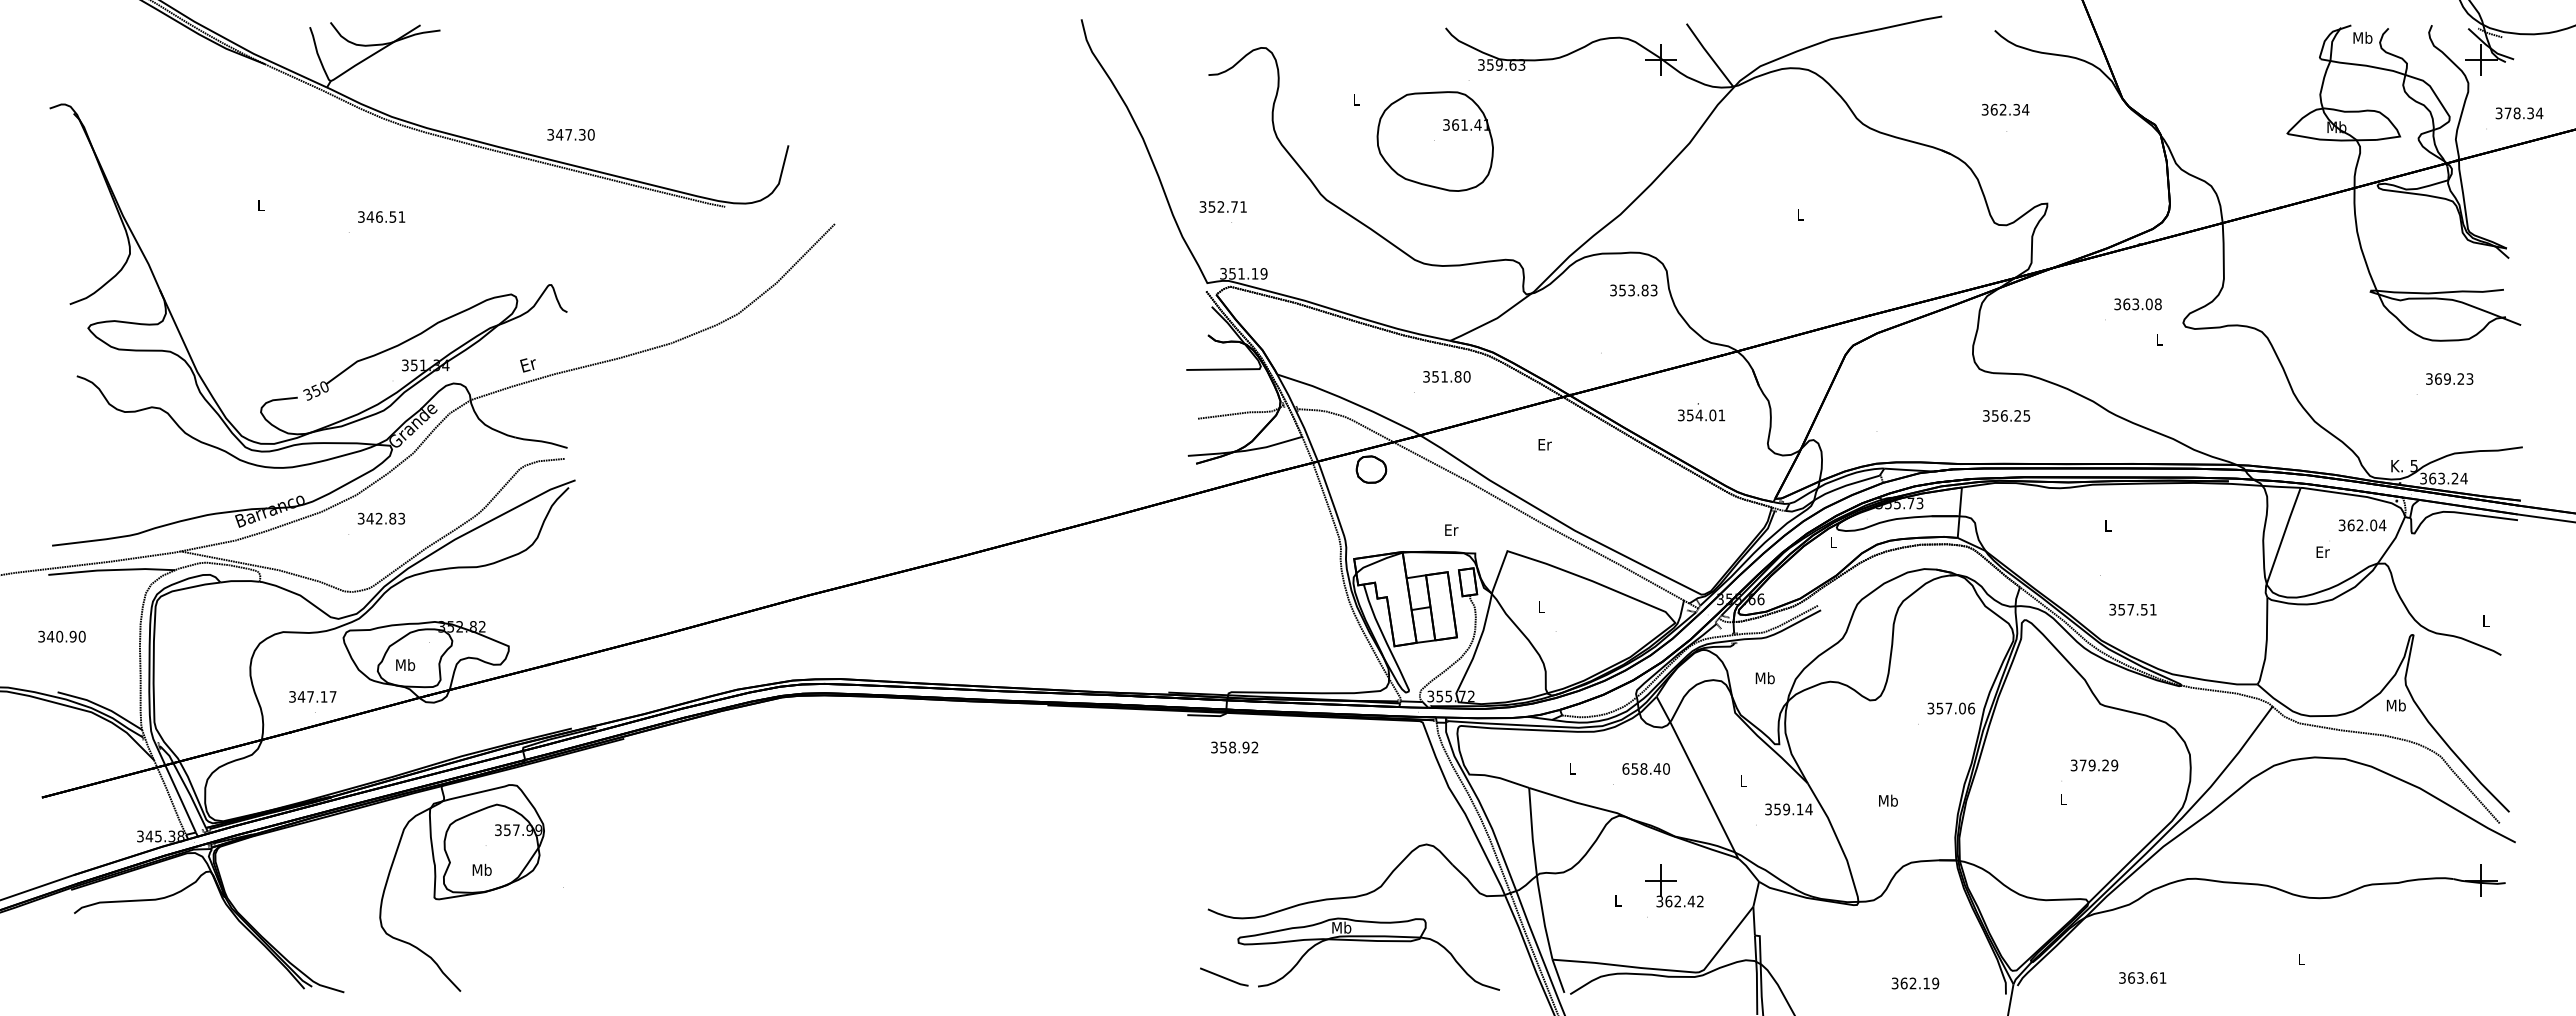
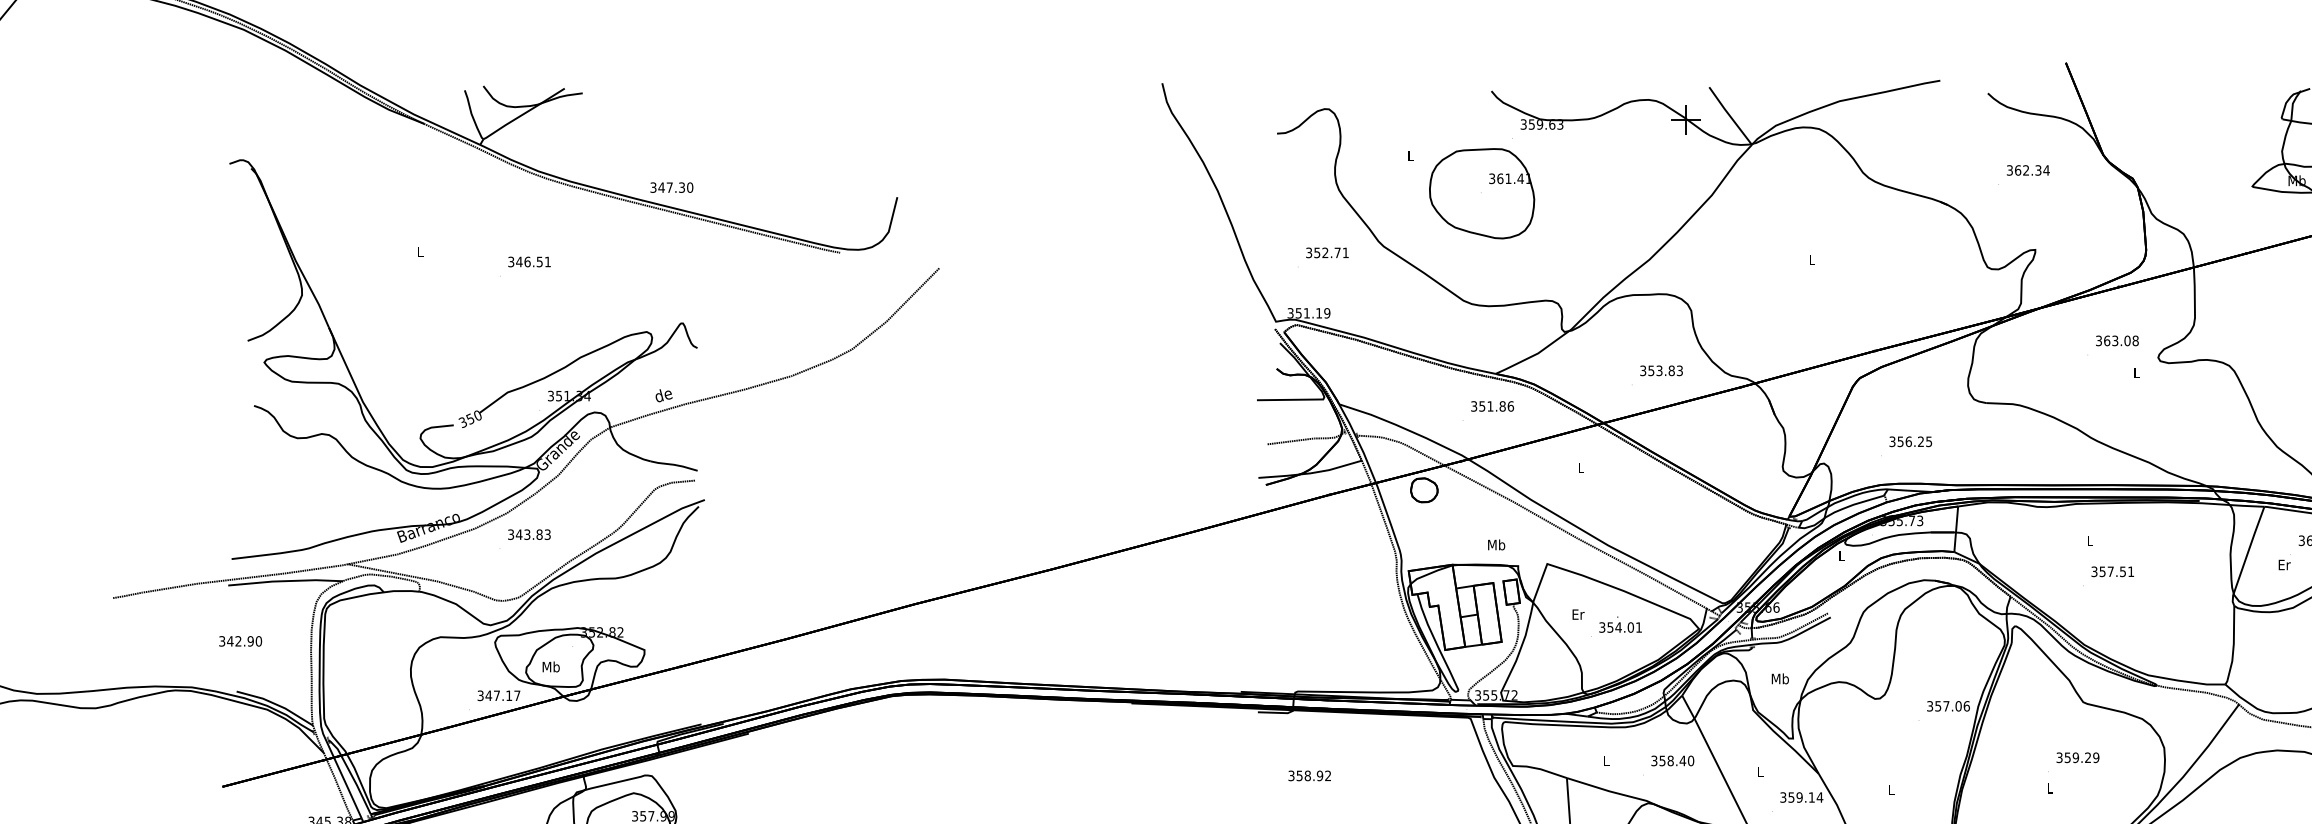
text: (2005, 109) -> (2028, 170), moved
text: (570, 134) -> (671, 187), moved
text: (1222, 206) -> (1326, 252), moved
text: (1633, 290) -> (1661, 370), moved
text: (529, 364) -> (663, 395), Er -> de
text: (1466, 376) -> (1510, 406), 351.80 -> 351.86
text: (1701, 412) -> (1620, 624), moved
text: (2006, 415) -> (1910, 441), moved
text: (1544, 444) -> (1580, 467), Er -> L
text: (378, 518) -> (526, 534), 342.83 -> 343.83
text: (1451, 530) -> (1496, 545), Er -> Mb
text: (1541, 606) -> (1578, 614), L -> Er
text: (2132, 609) -> (2112, 571), moved
text: (59, 636) -> (238, 641), 340.90 -> 342.90
text: (312, 696) -> (498, 695), moved
text: (1234, 747) -> (1309, 775), moved
text: (2082, 765) -> (2067, 757), 379.29 -> 359.29
text: (1625, 768) -> (1654, 760), 658.40 -> 358.40
text: (1888, 800) -> (1891, 789), Mb -> L

